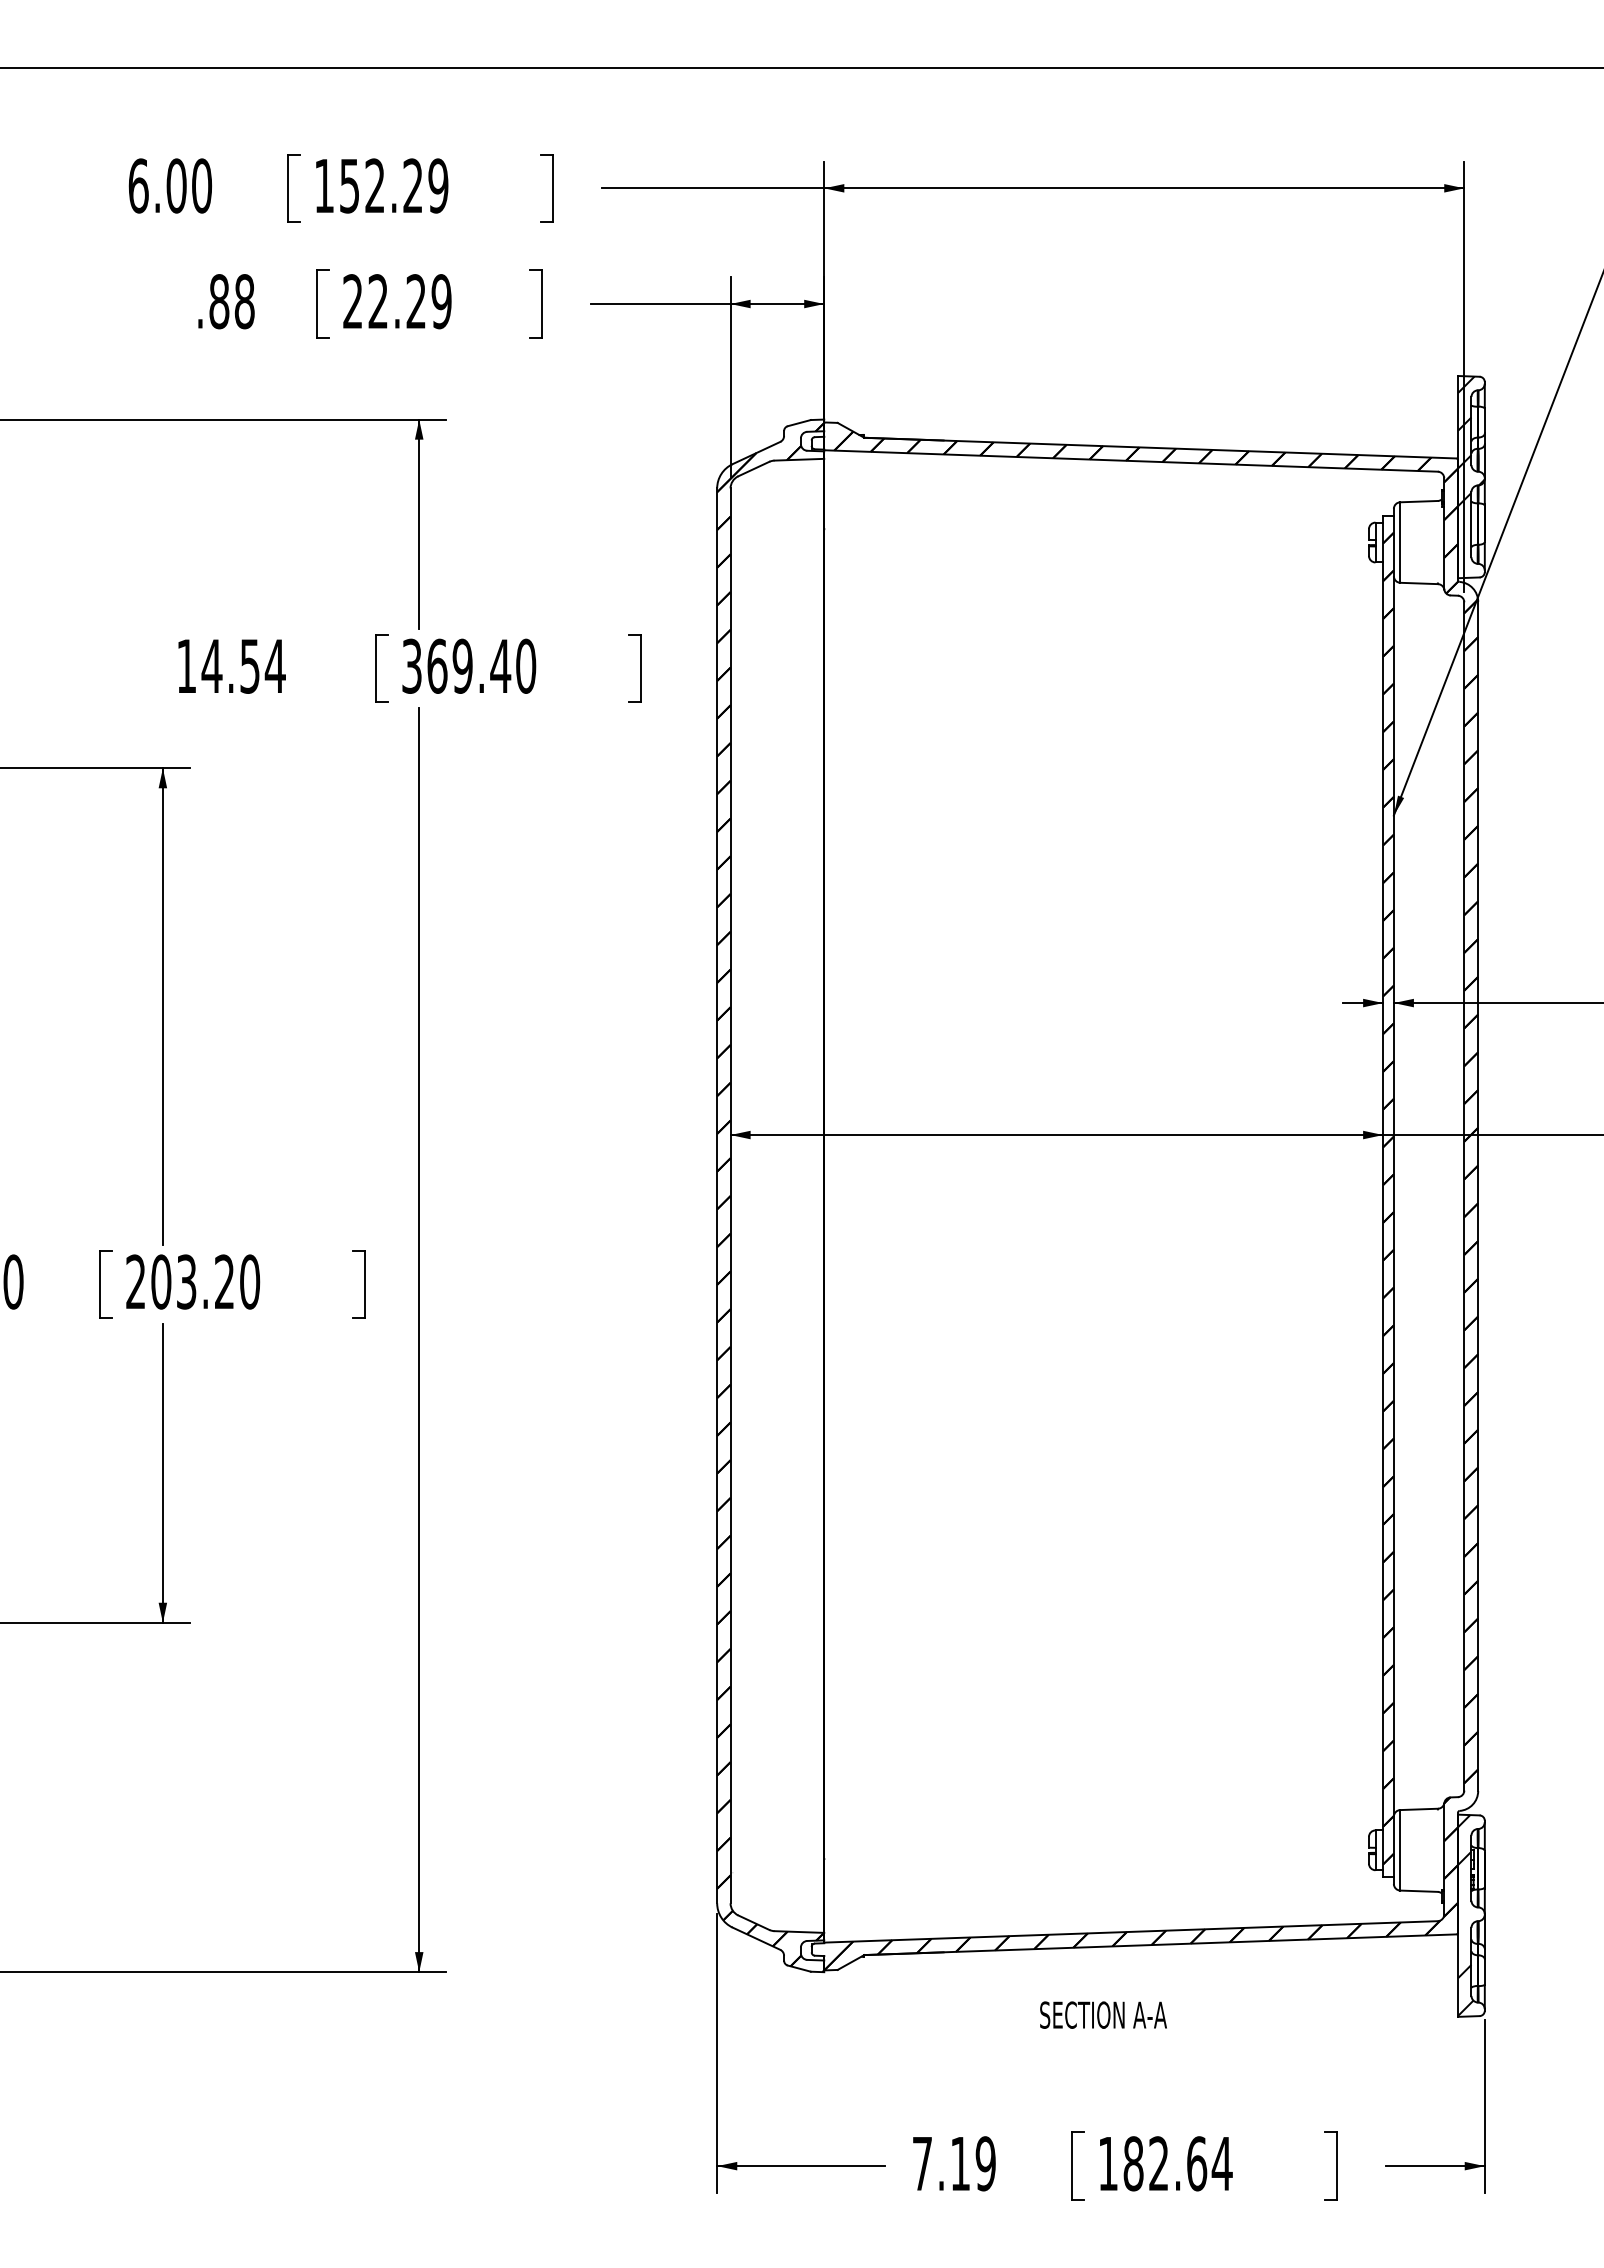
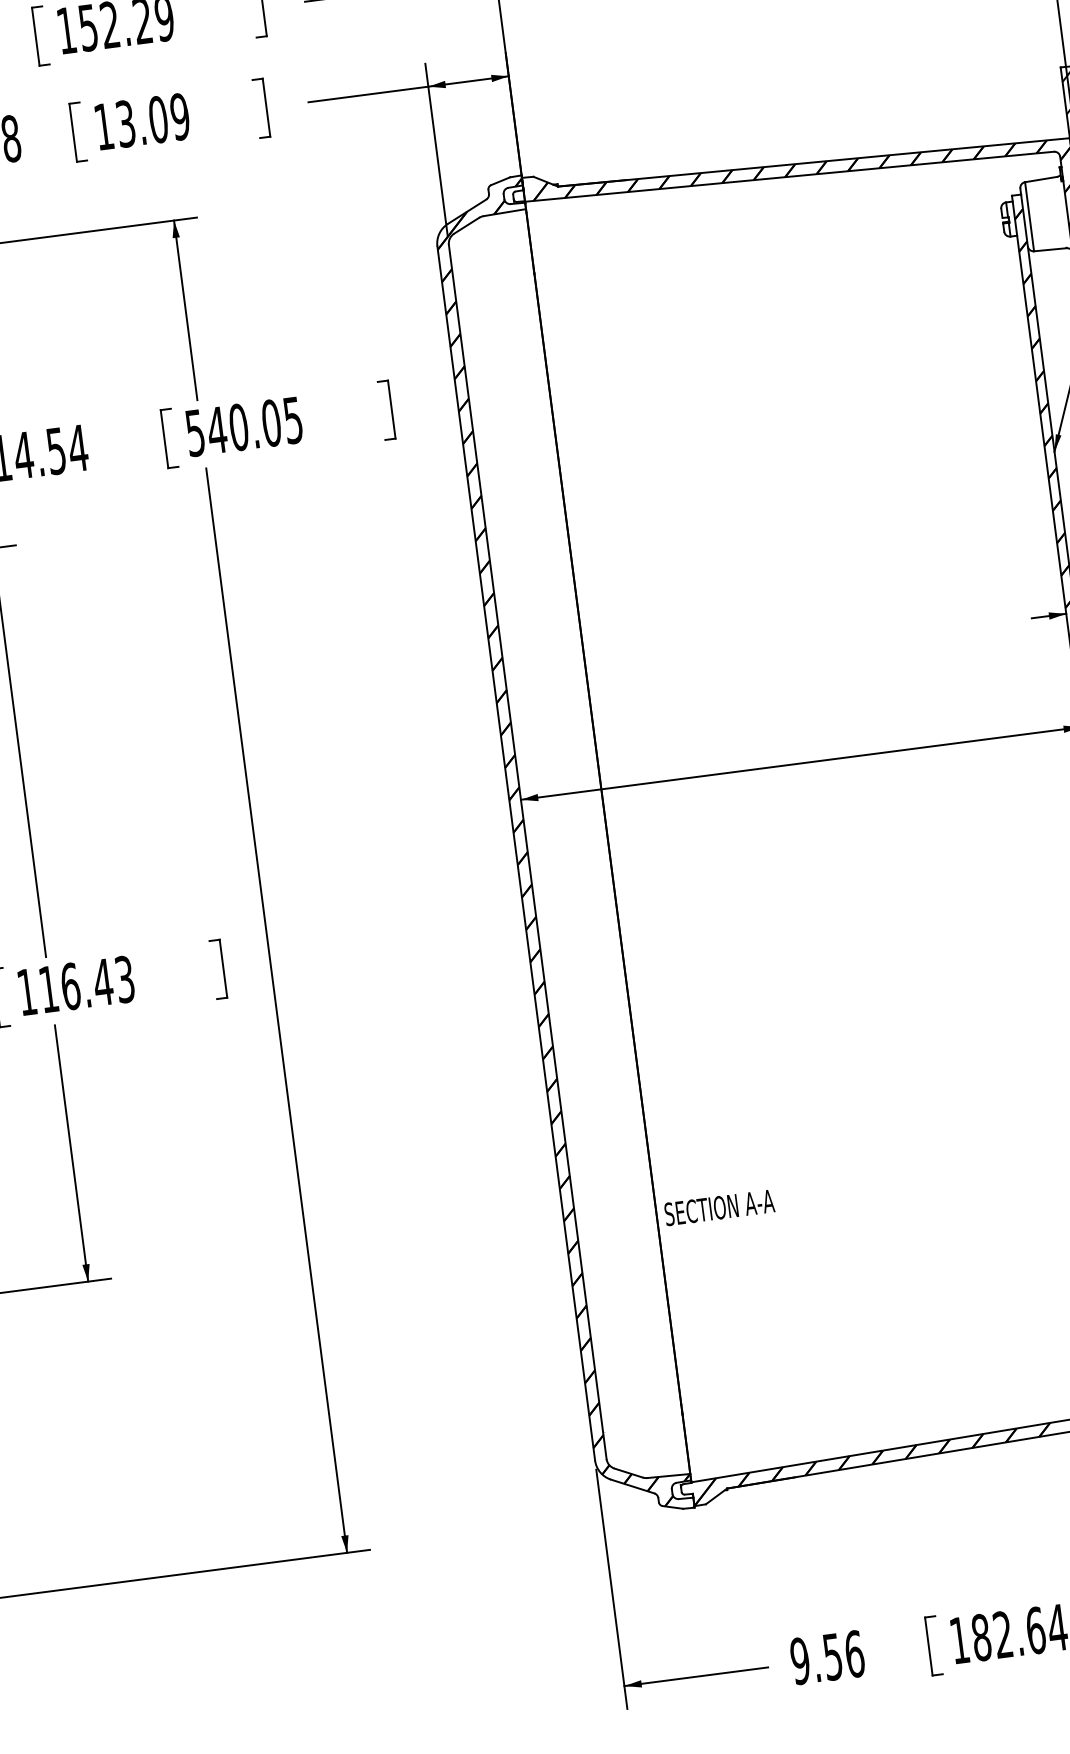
text: (384, 301) -> (131, 123), 22.29 -> 13.09
text: (469, 665) -> (244, 425), 369.40 -> 540.05
text: (193, 1281) -> (76, 985), 203.20 -> 116.43
text: (1103, 2014) -> (719, 1207), moved
text: (954, 2163) -> (827, 1657), 7.19 -> 9.56

